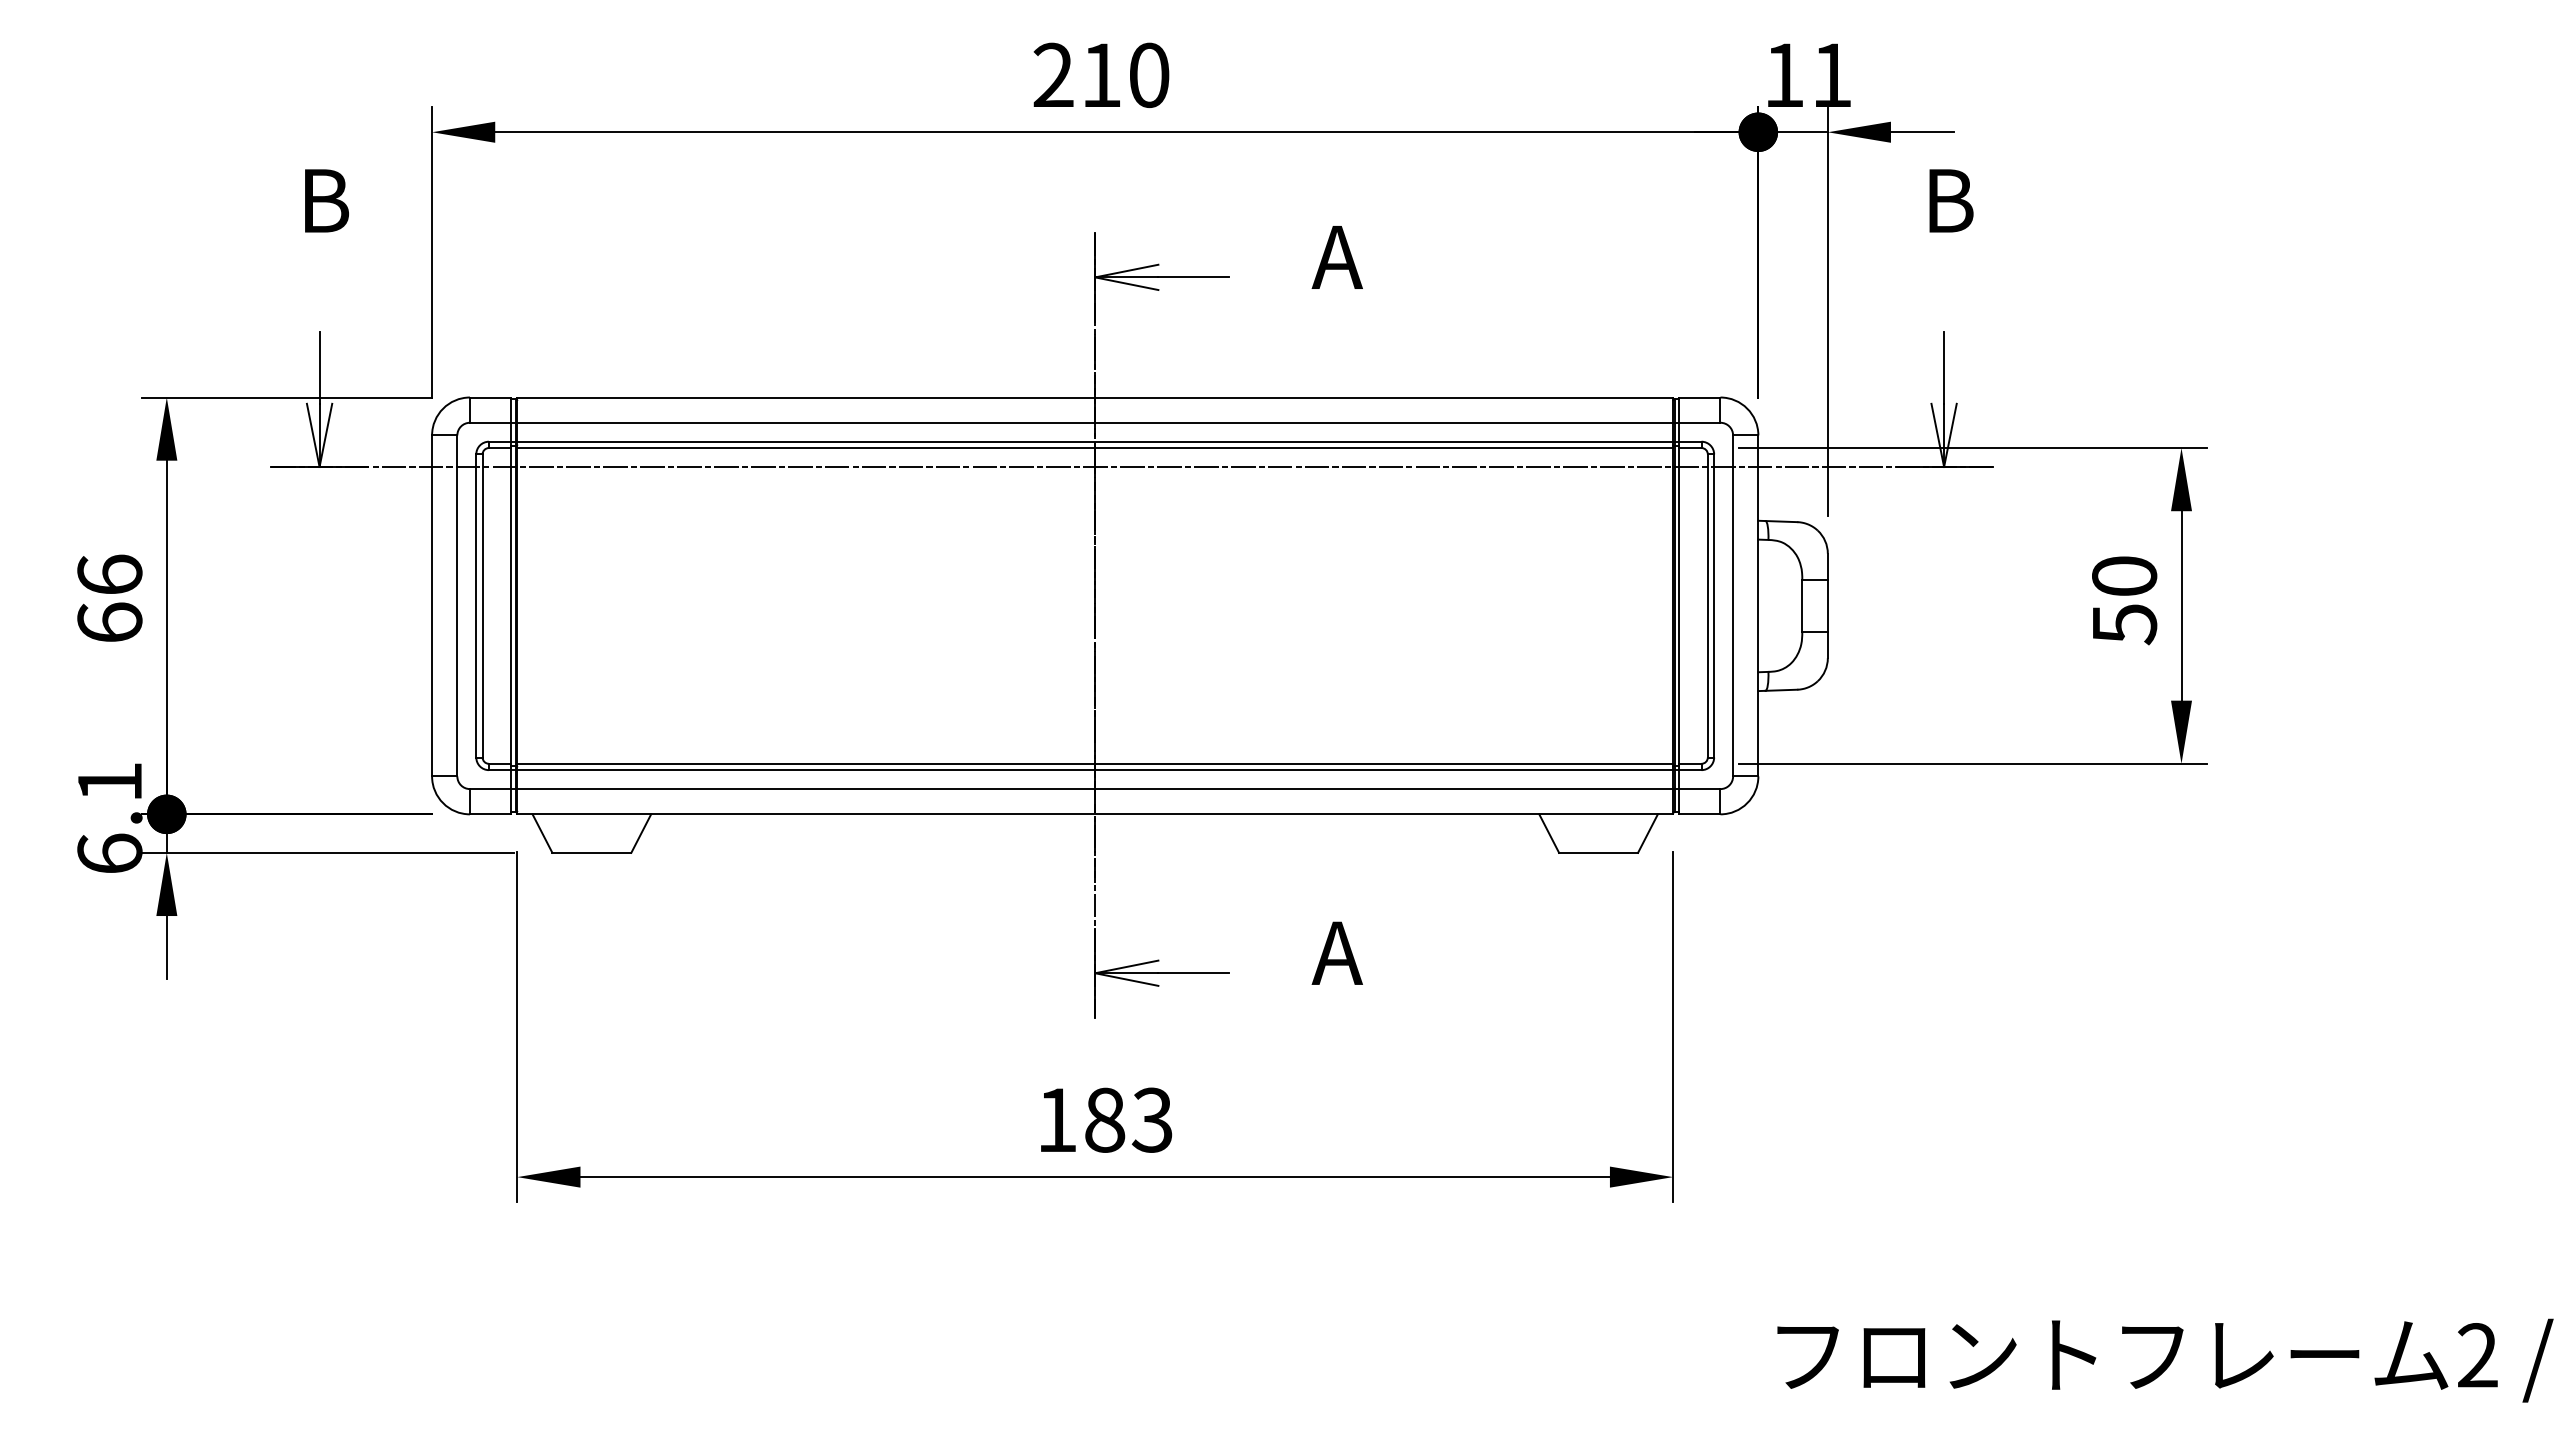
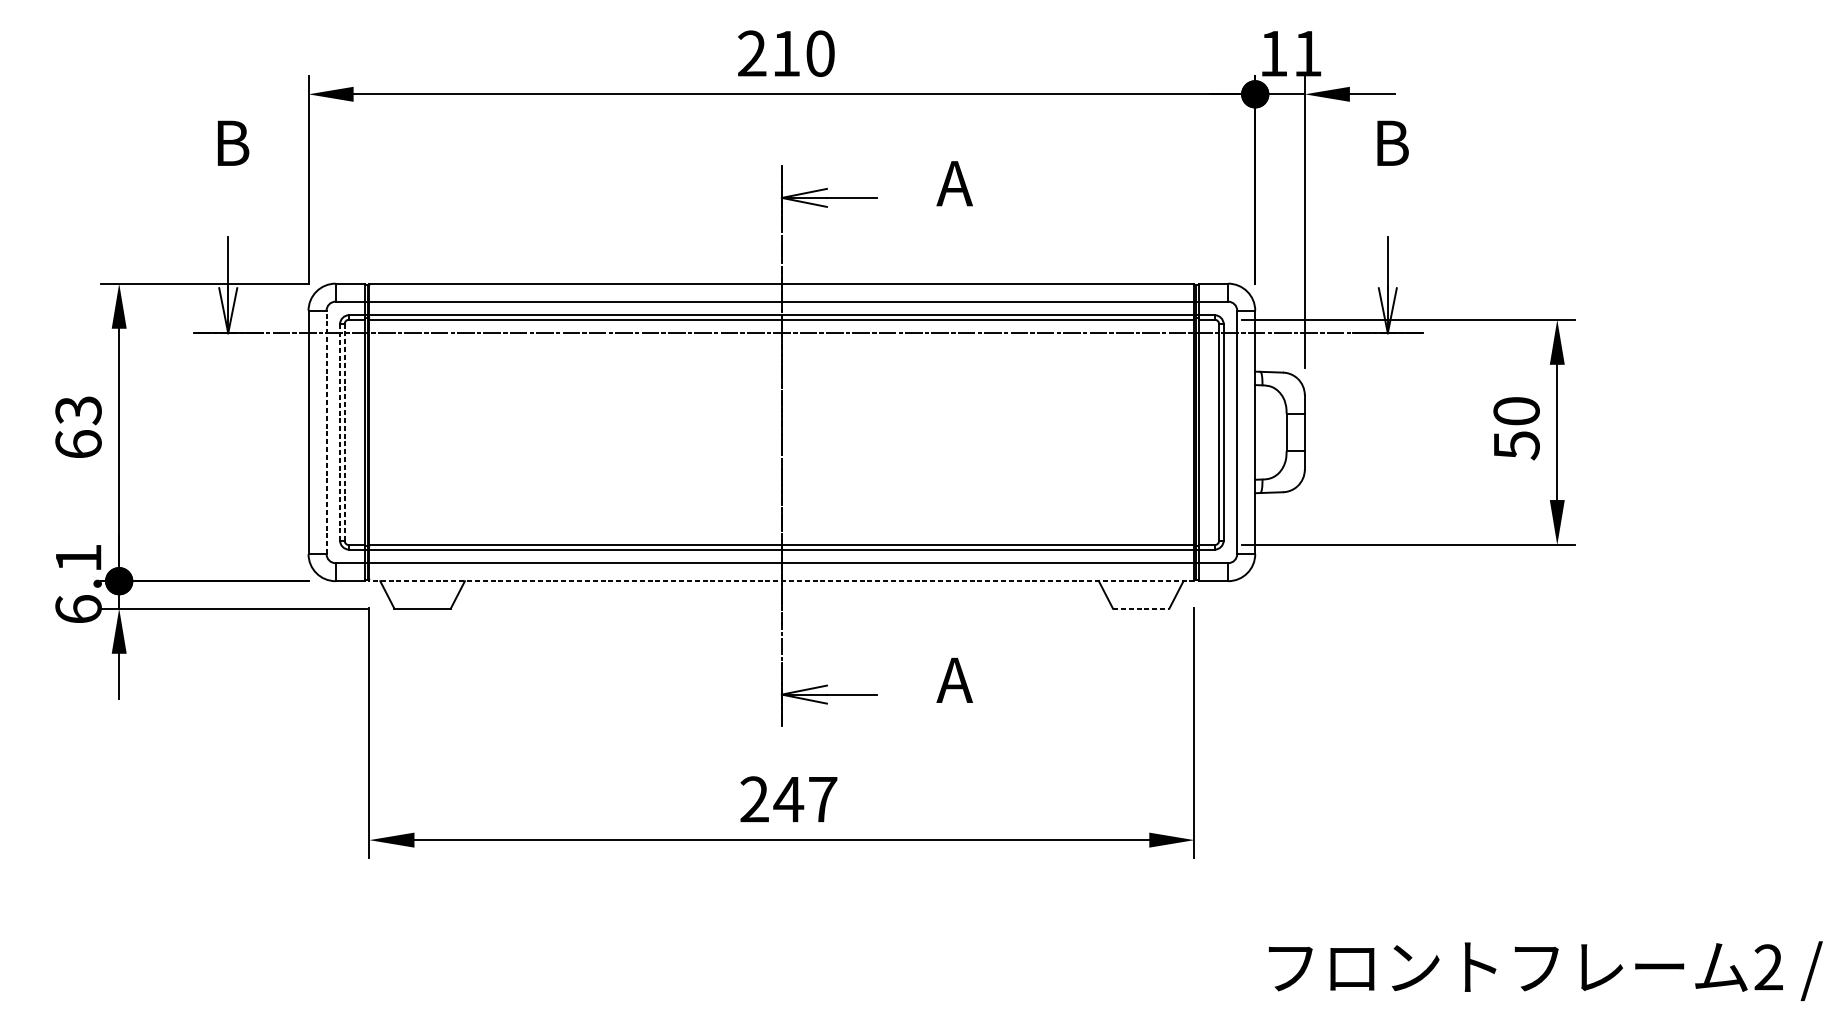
text: (109, 574) -> (78, 409), 66 -> 63
line: (457, 605) -> (326, 432), solid -> dashed
line: (476, 605) -> (340, 432), solid -> dashed
line: (482, 605) -> (344, 432), solid -> dashed
line: (1095, 814) -> (782, 581), solid -> dashed
line: (1599, 852) -> (1141, 608), solid -> dashed
text: (1104, 1119) -> (788, 799), 183 -> 247

